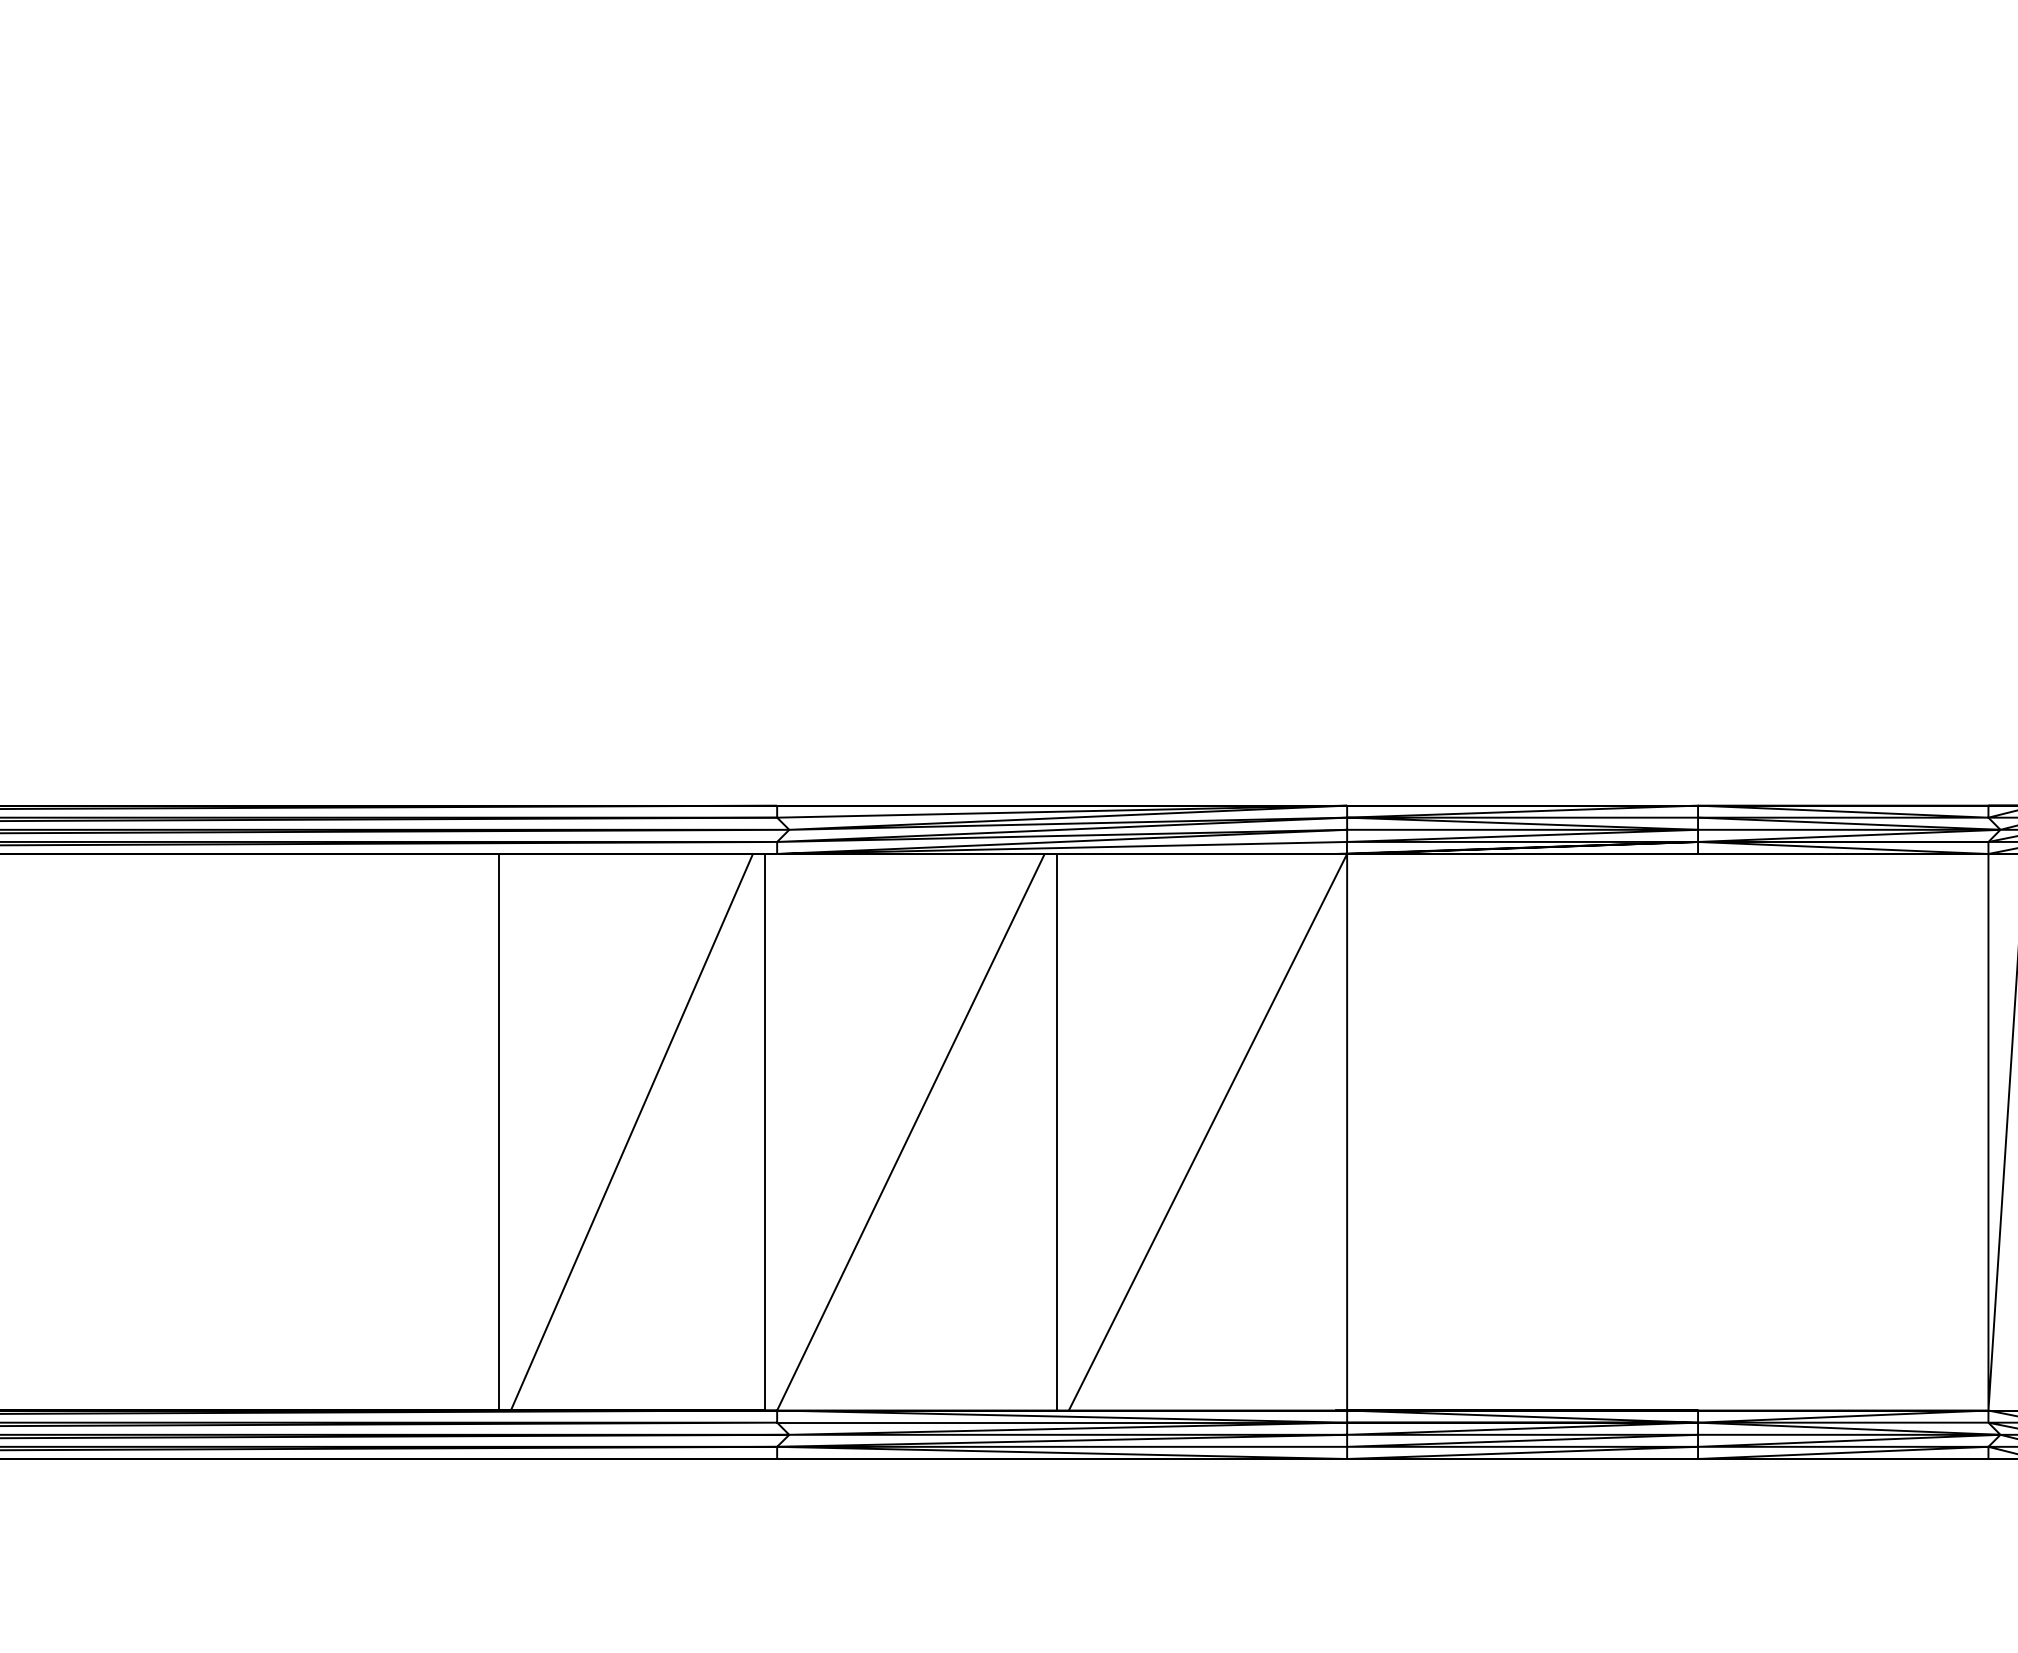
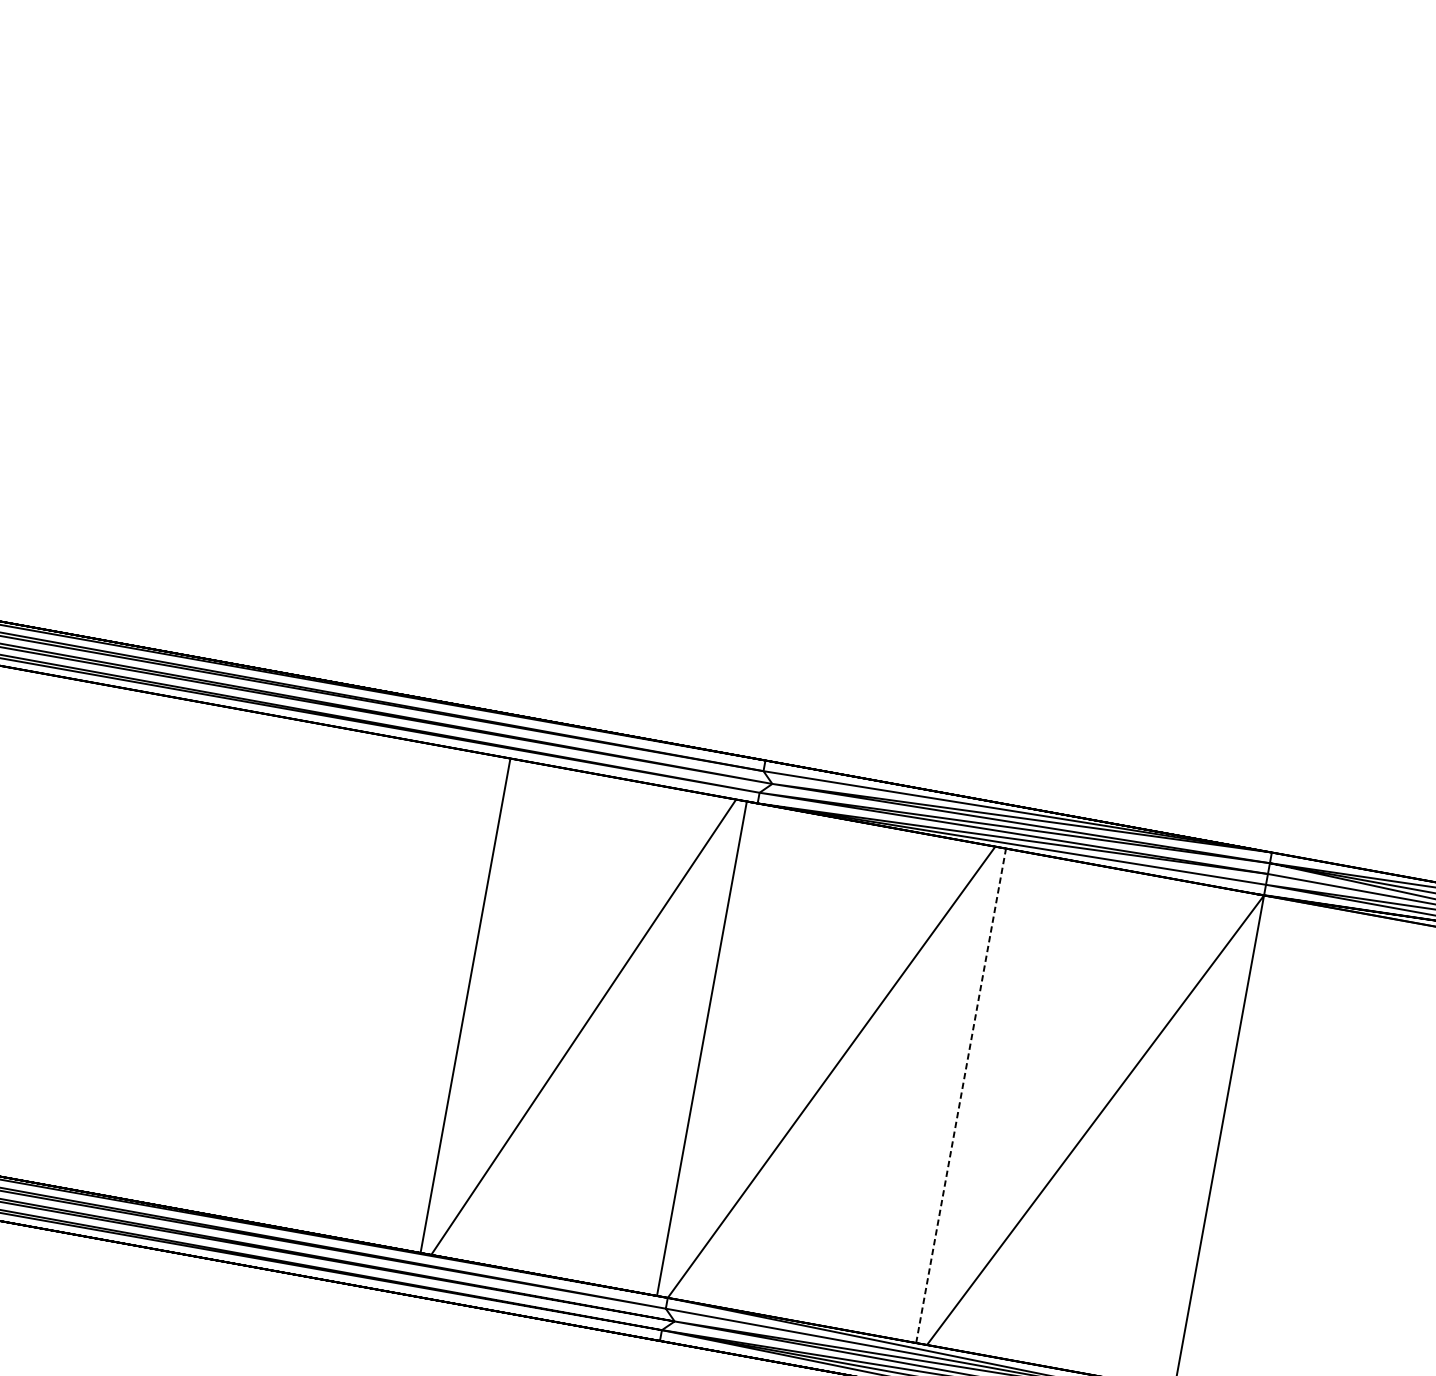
line: (1056, 1131) -> (961, 1095), solid -> dashed

